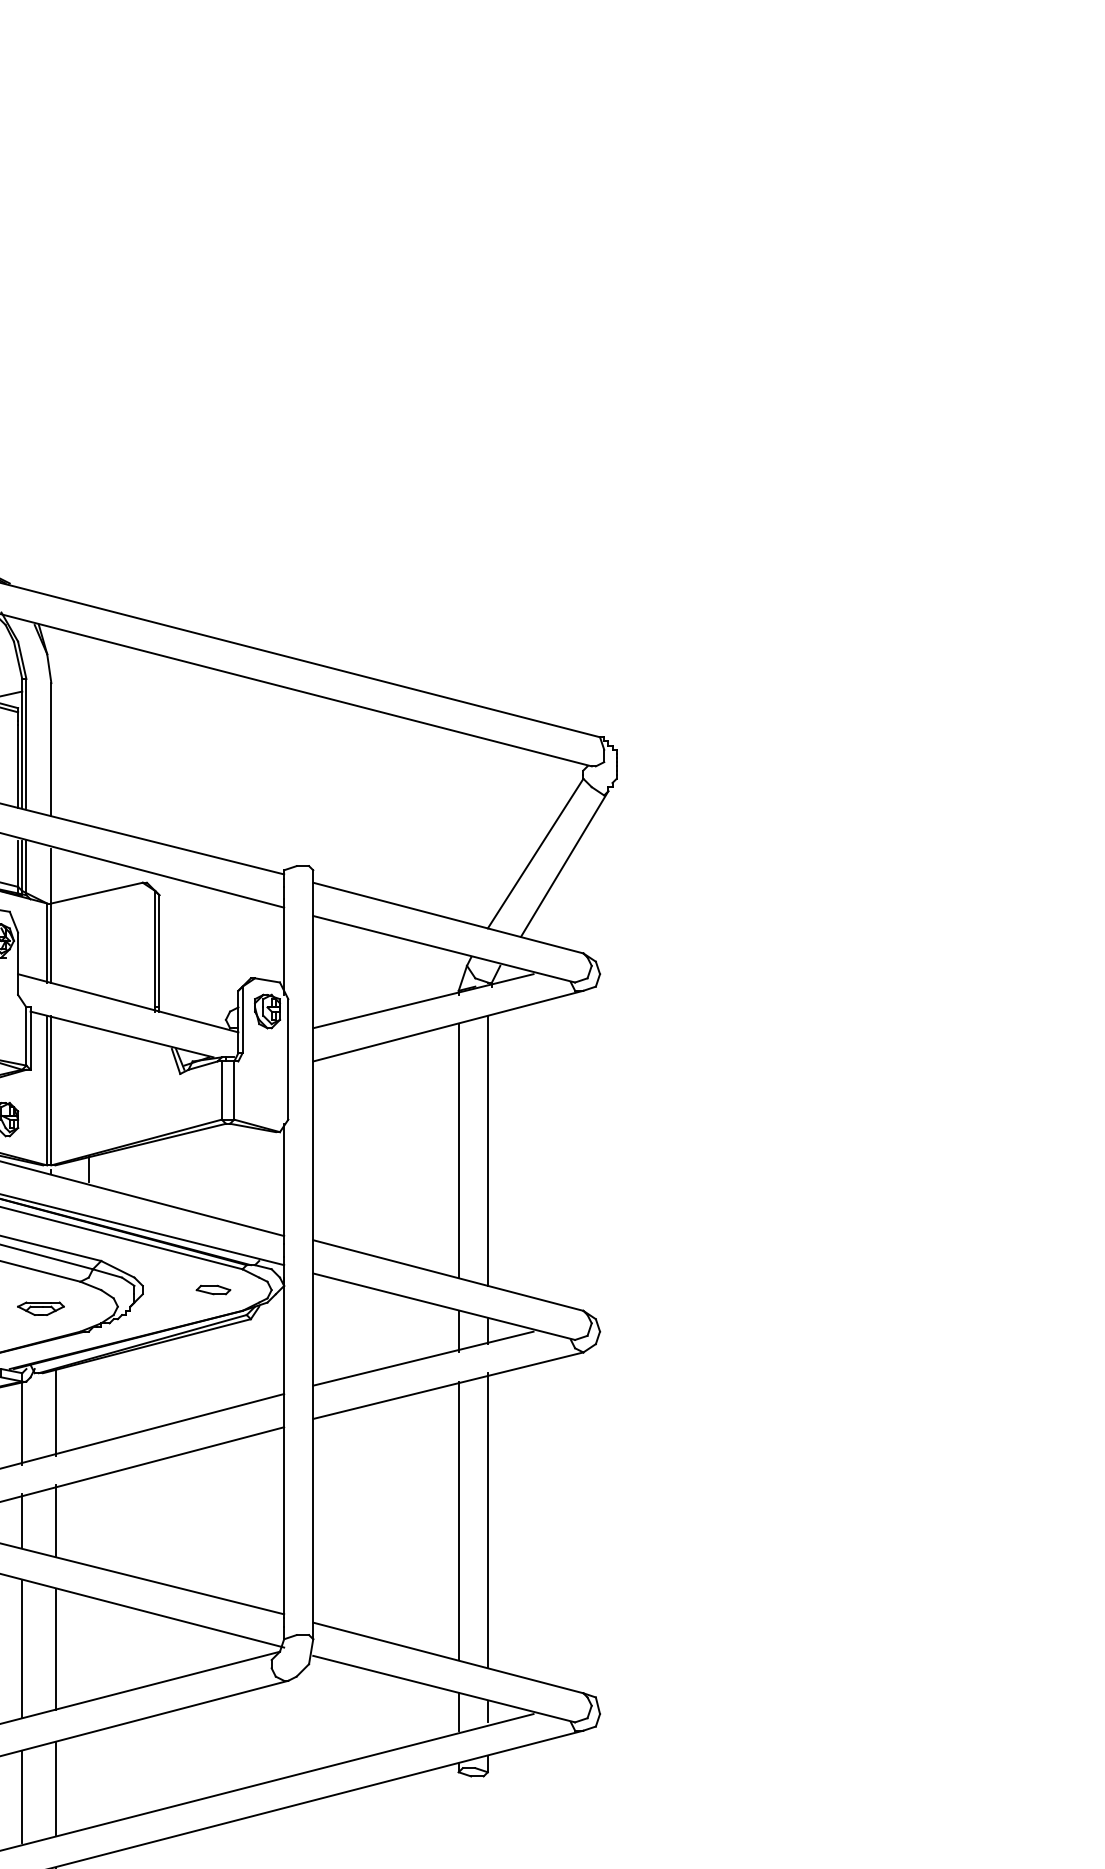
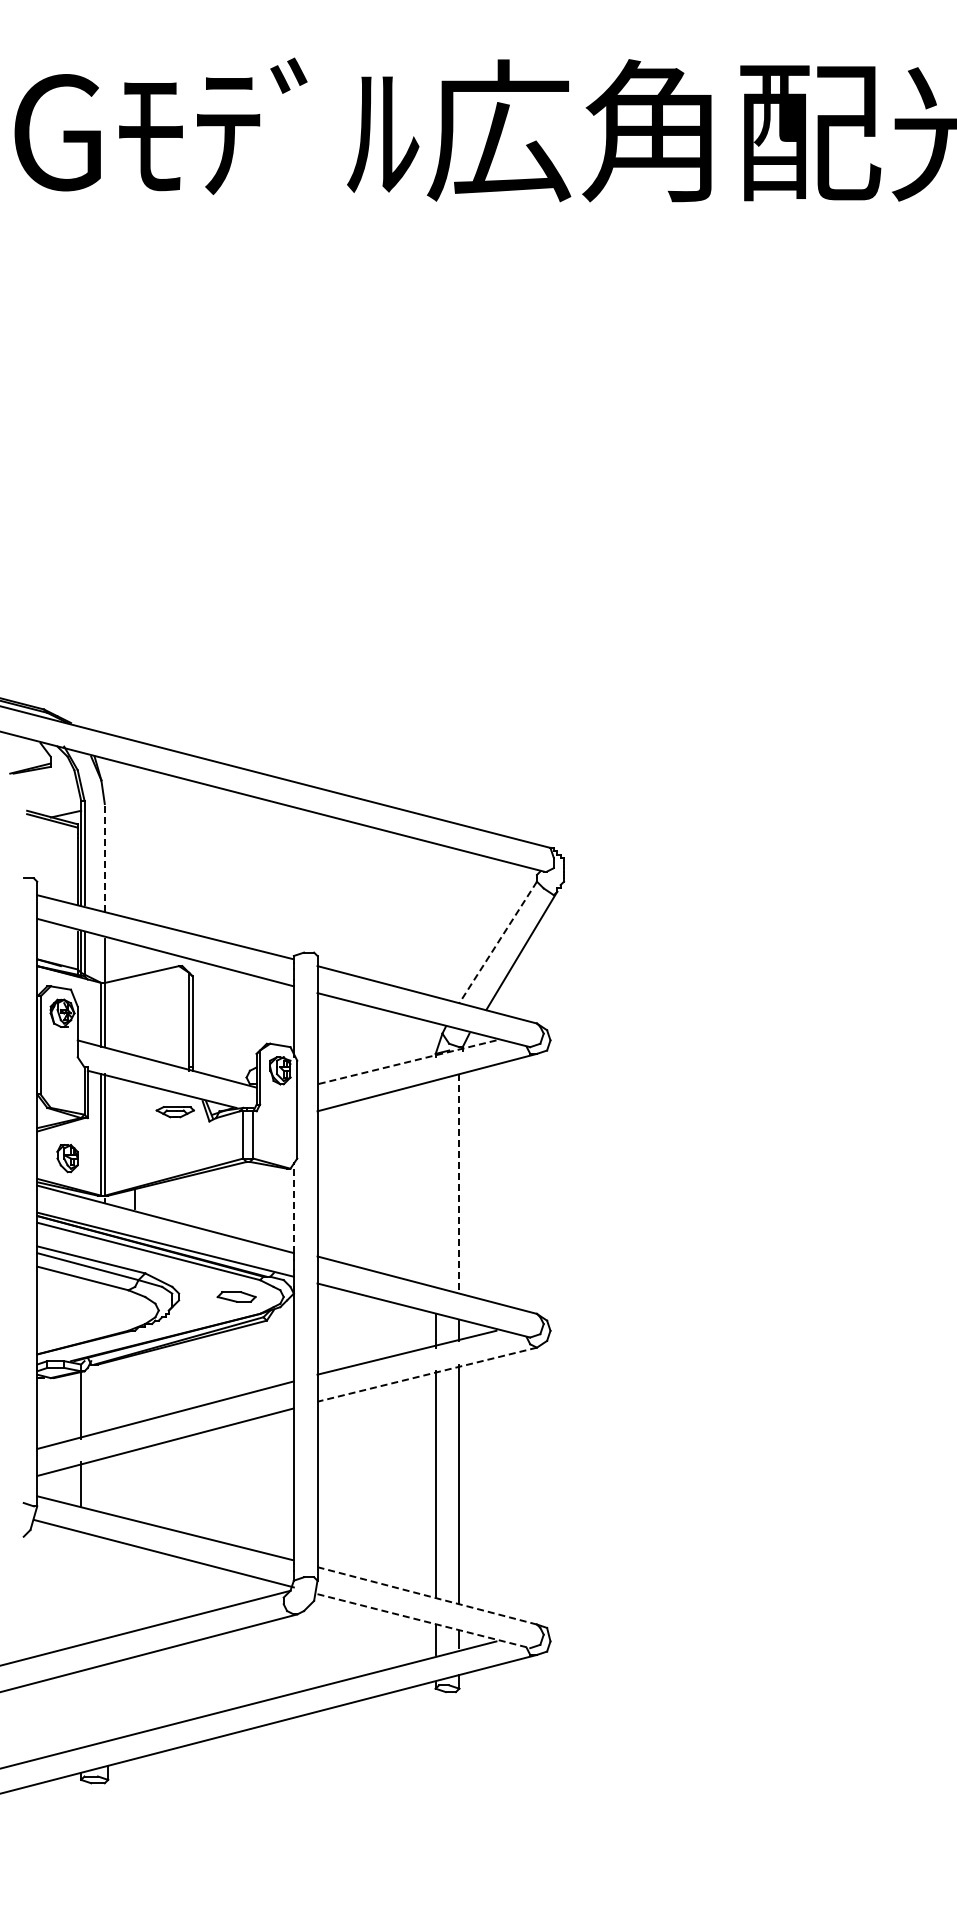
line: (51, 749) -> (104, 857), solid -> dashed
line: (534, 853) -> (497, 942), solid -> dashed
line: (422, 1001) -> (406, 1062), solid -> dashed
line: (458, 1150) -> (435, 1183), removed
line: (488, 1150) -> (459, 1183), solid -> dashed
line: (283, 1179) -> (293, 1207), solid -> dashed
part: (212, 1289) -> (235, 1296), size x1.4
part: (39, 1309) -> (174, 1112), moved
line: (447, 1385) -> (426, 1374), solid -> dashed
line: (55, 1412) -> (108, 1396), removed
line: (55, 1520) -> (108, 1484), removed
line: (22, 1648) -> (81, 1588), removed
line: (55, 1650) -> (108, 1589), removed
line: (448, 1657) -> (427, 1595), solid -> dashed
line: (443, 1689) -> (423, 1621), solid -> dashed
line: (55, 1789) -> (108, 1702), removed
line: (22, 1796) -> (81, 1708), removed

